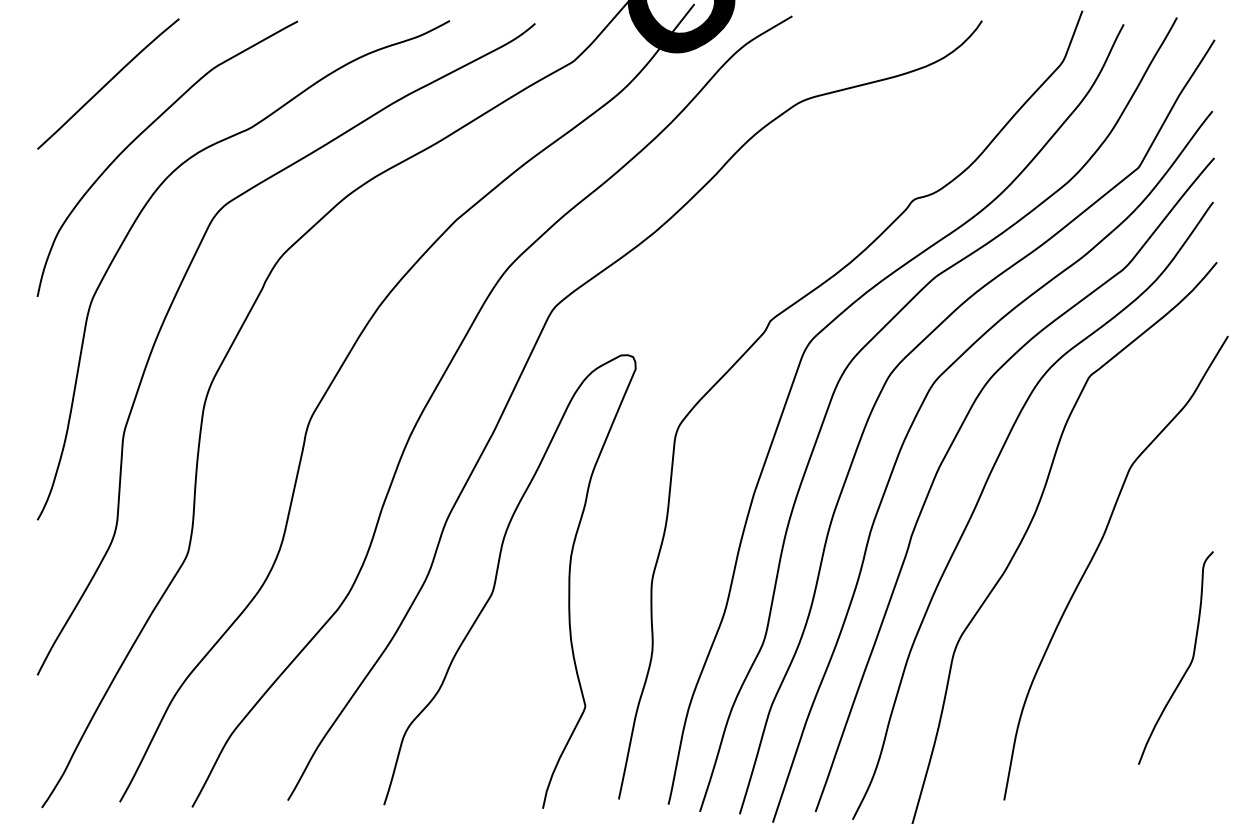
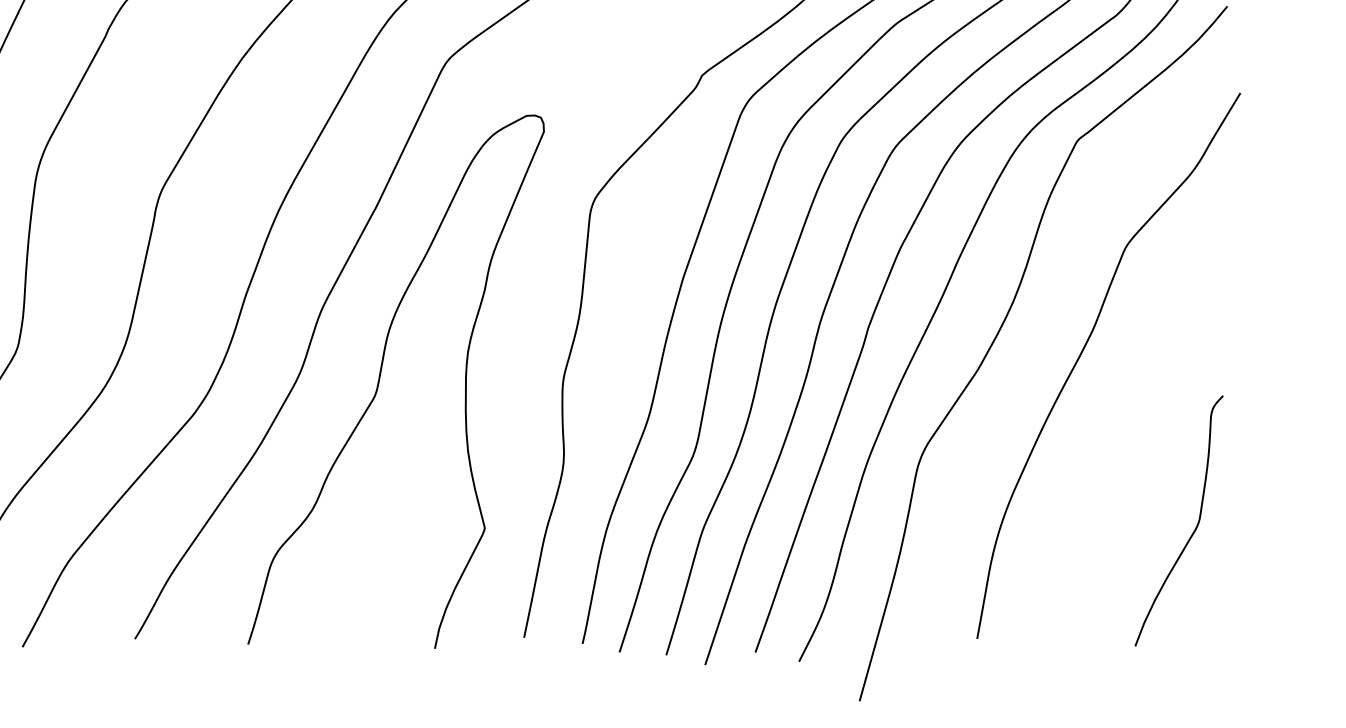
curve: (1189, 663) -> (1195, 527), moved

